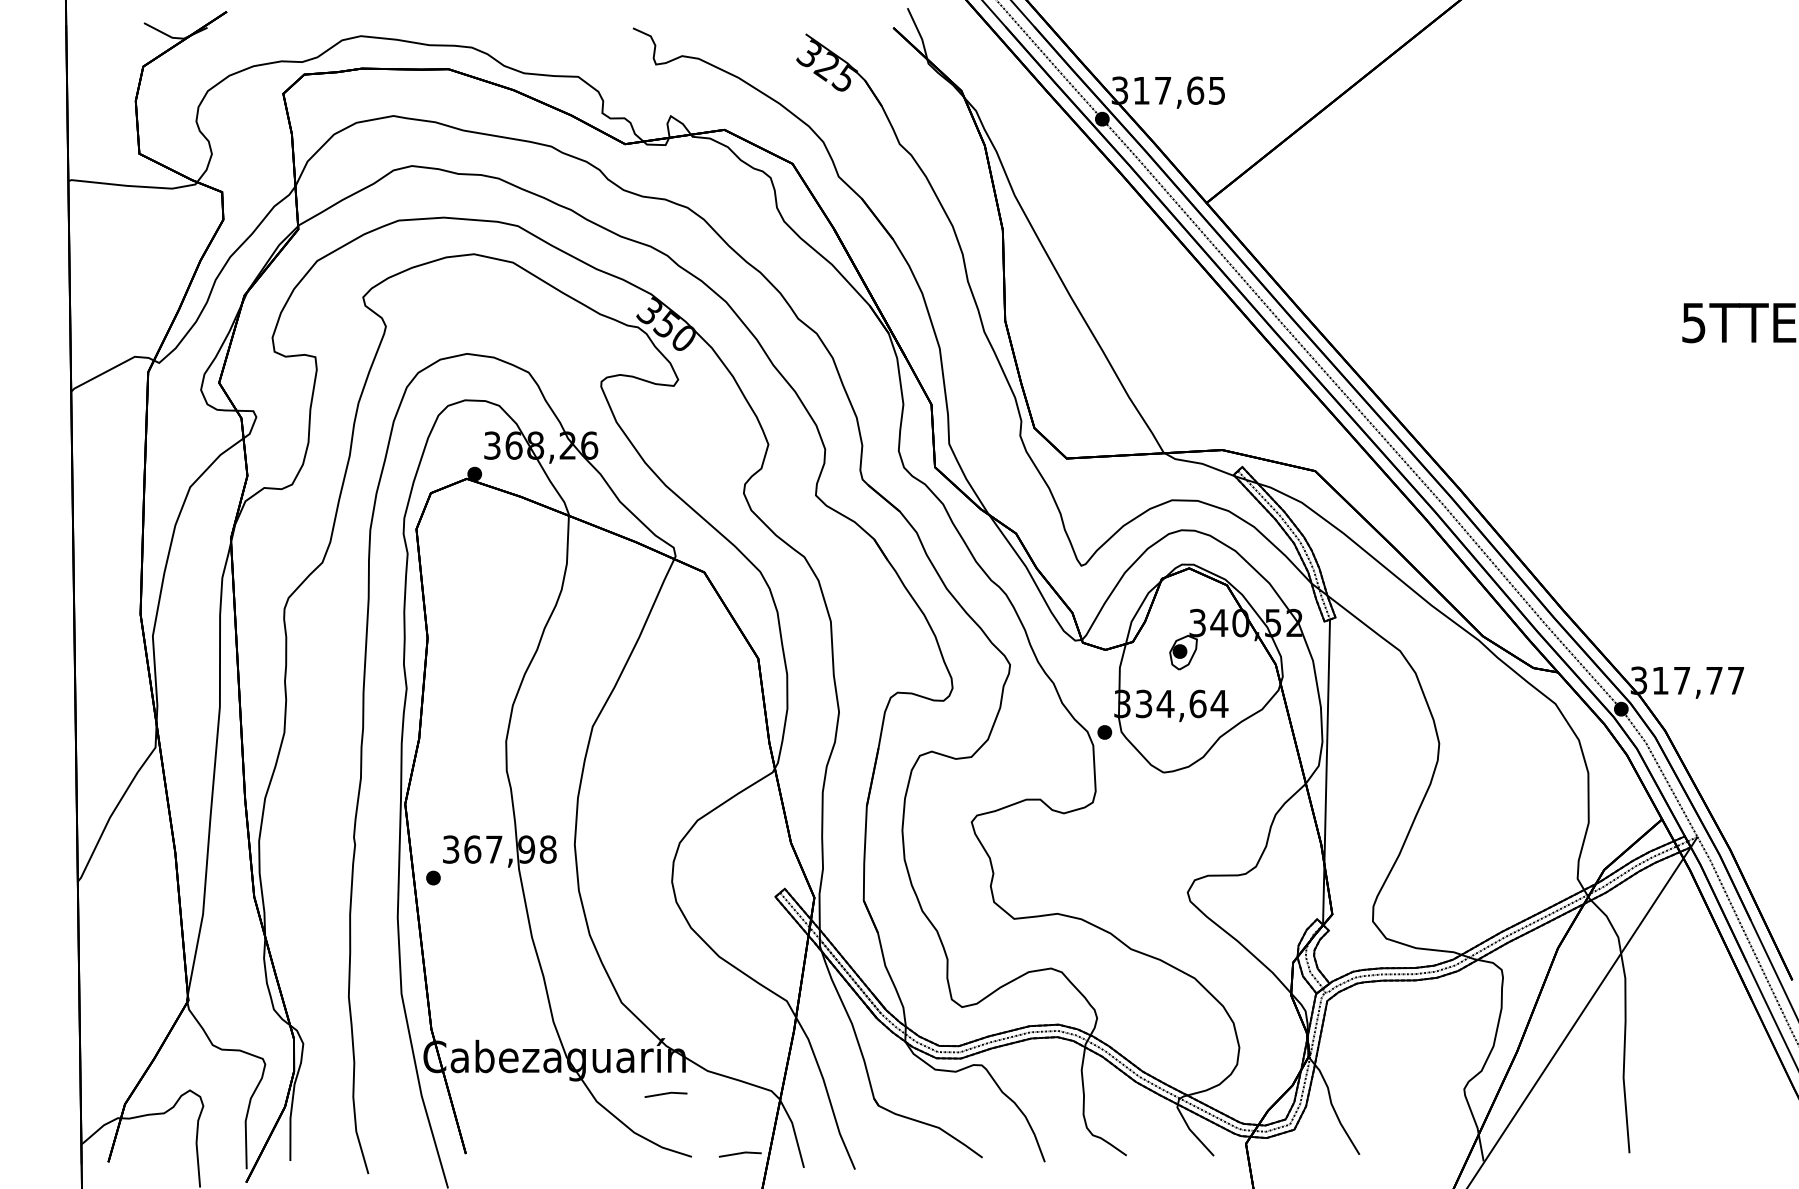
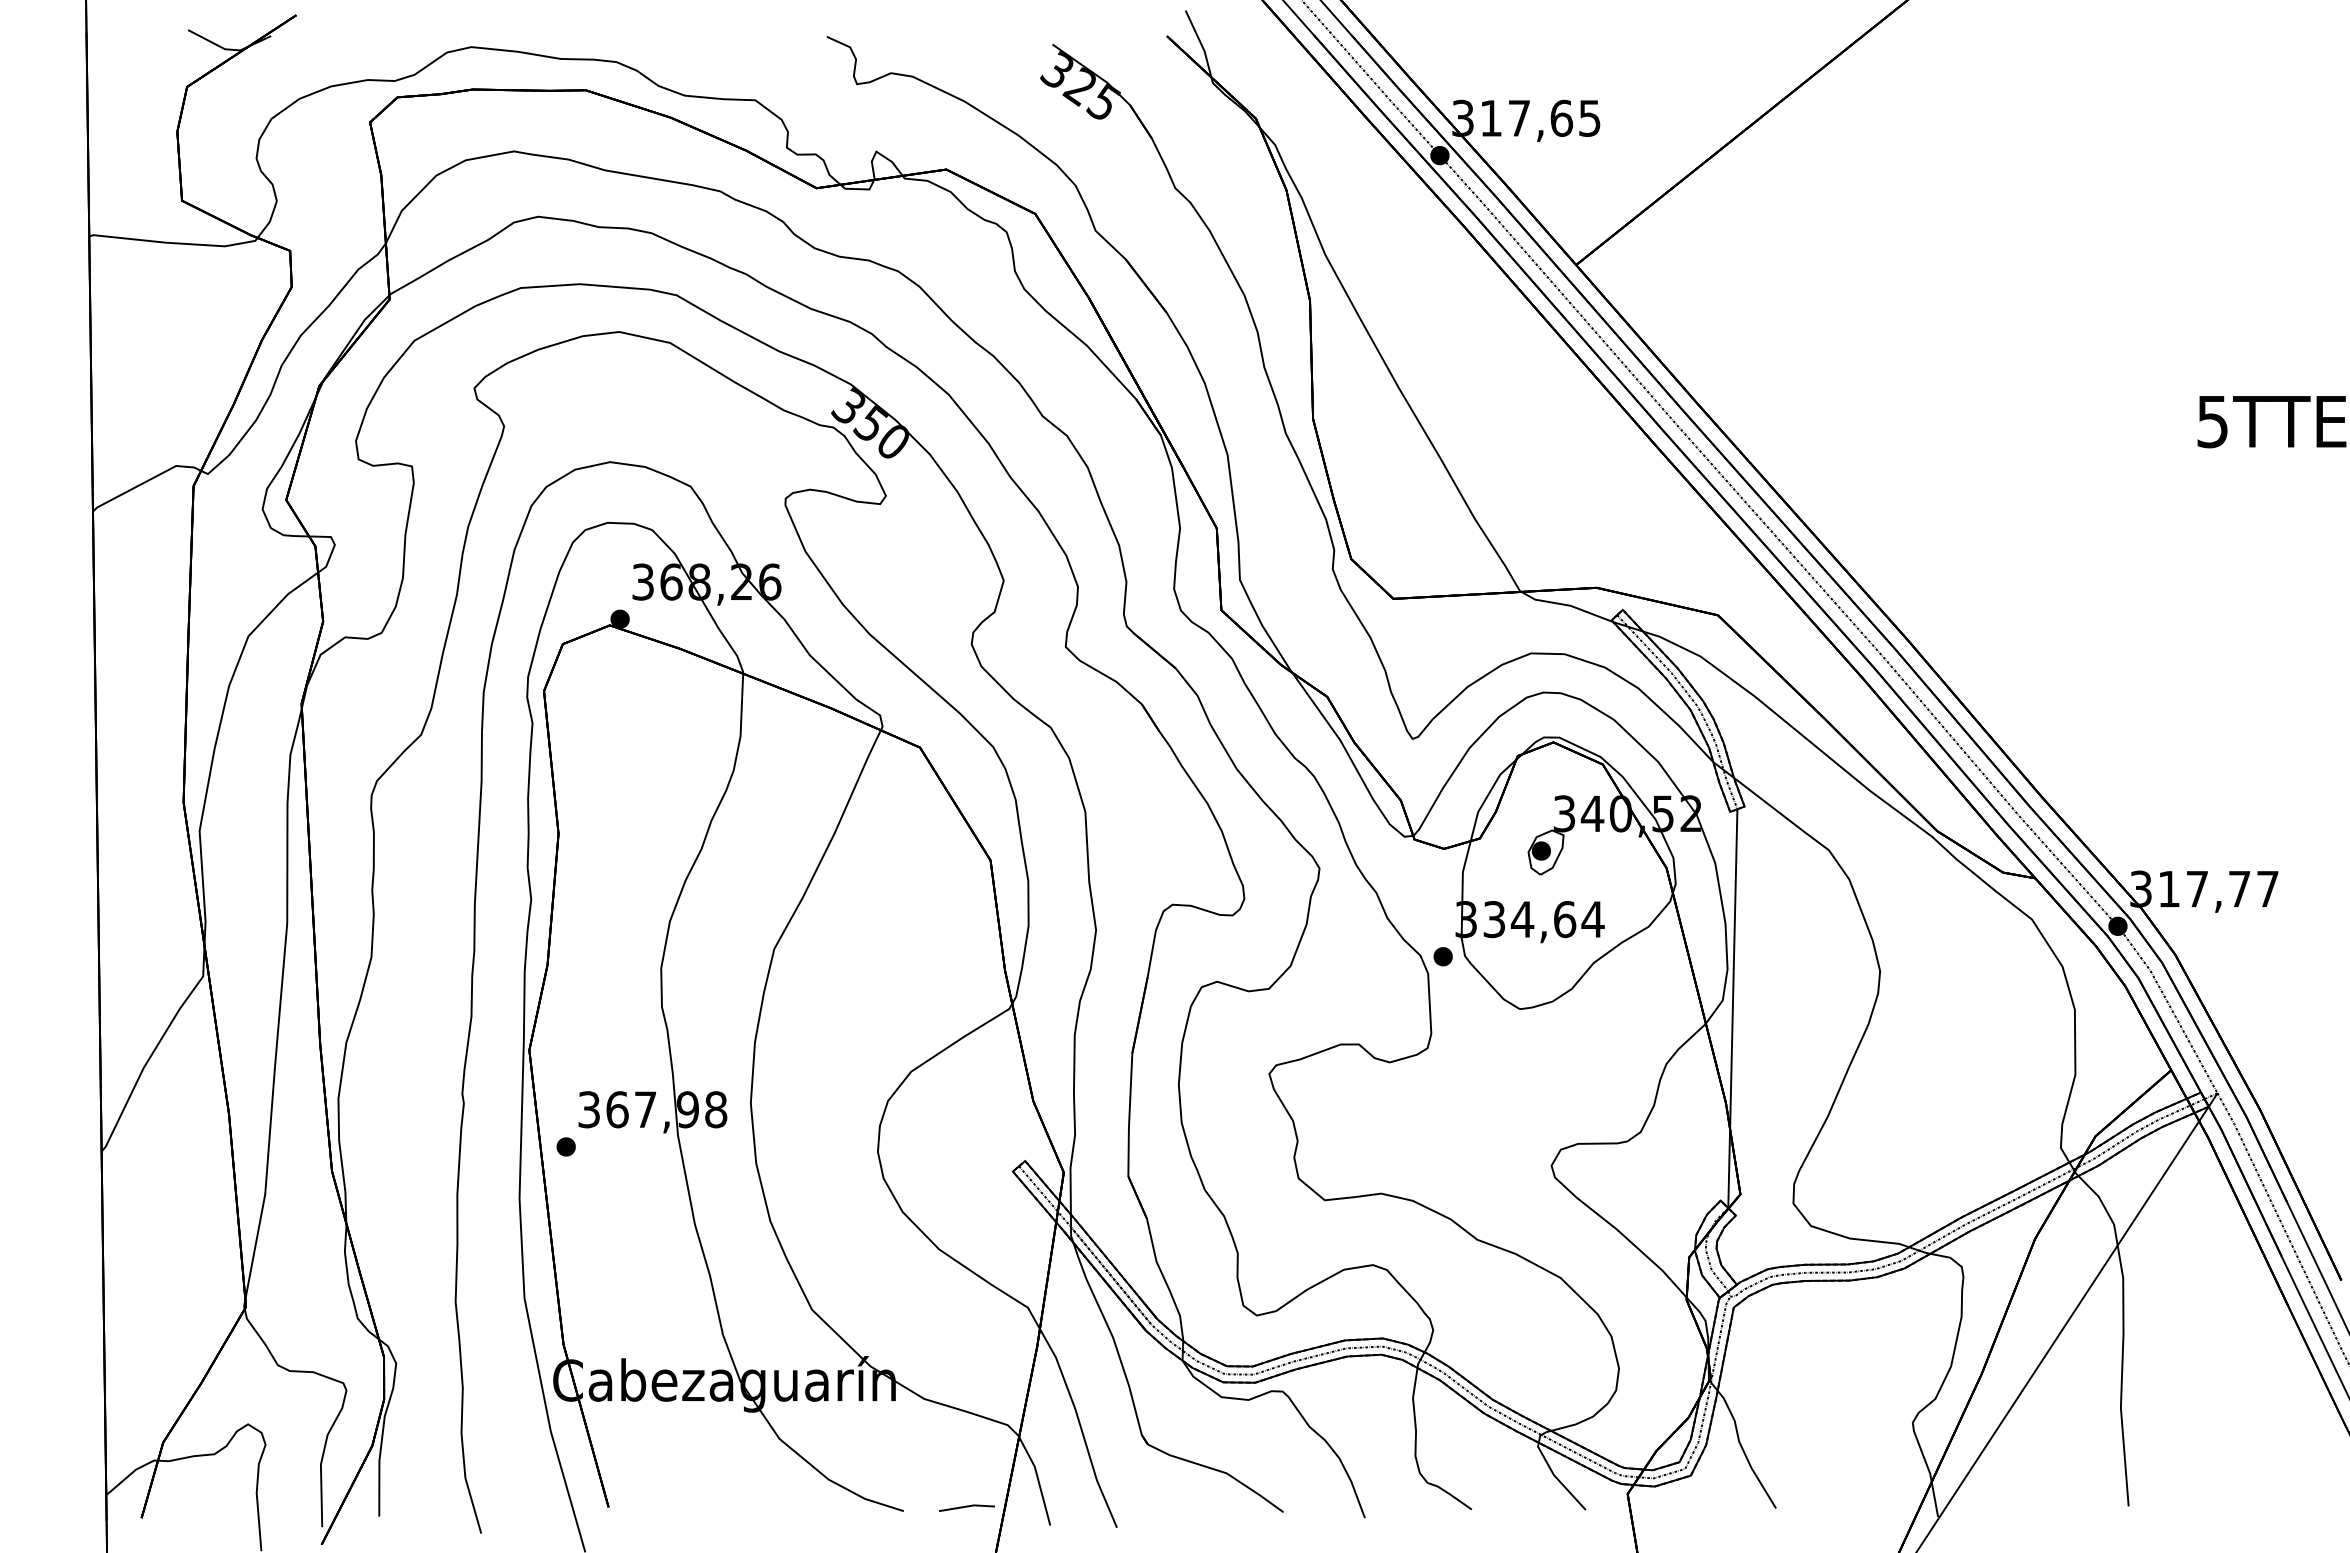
line: (665, 1094) -> (869, 1429), removed

